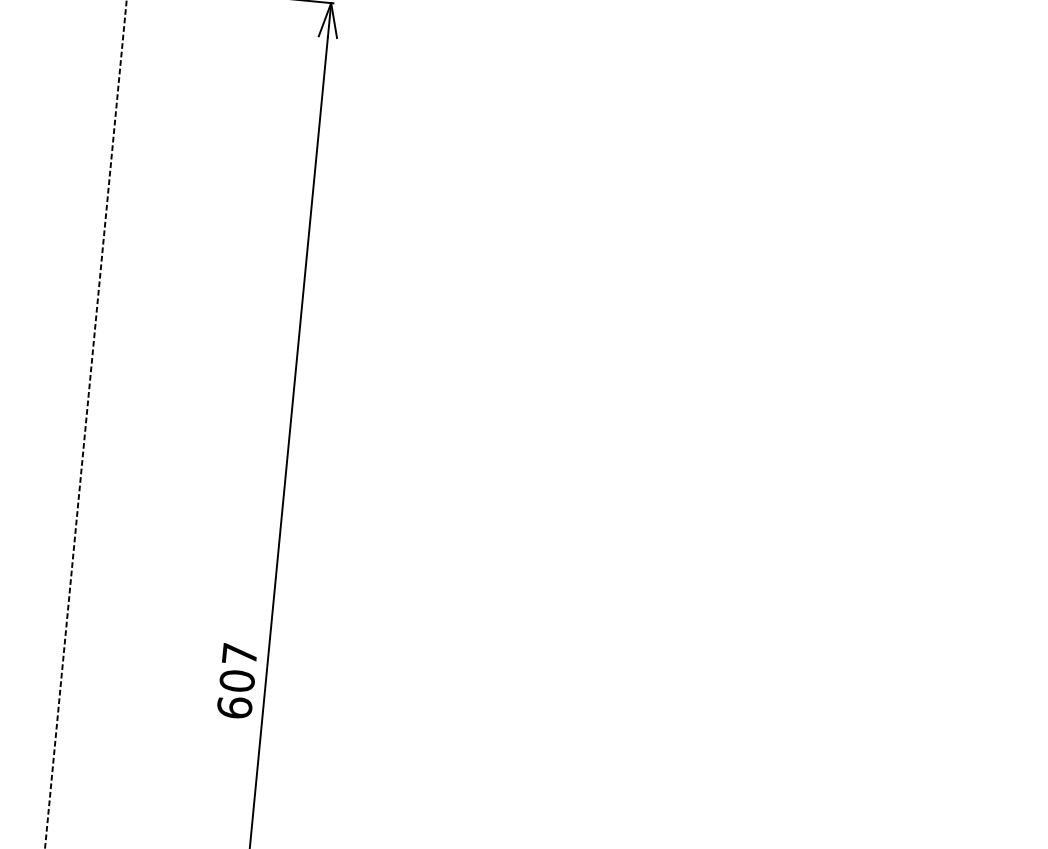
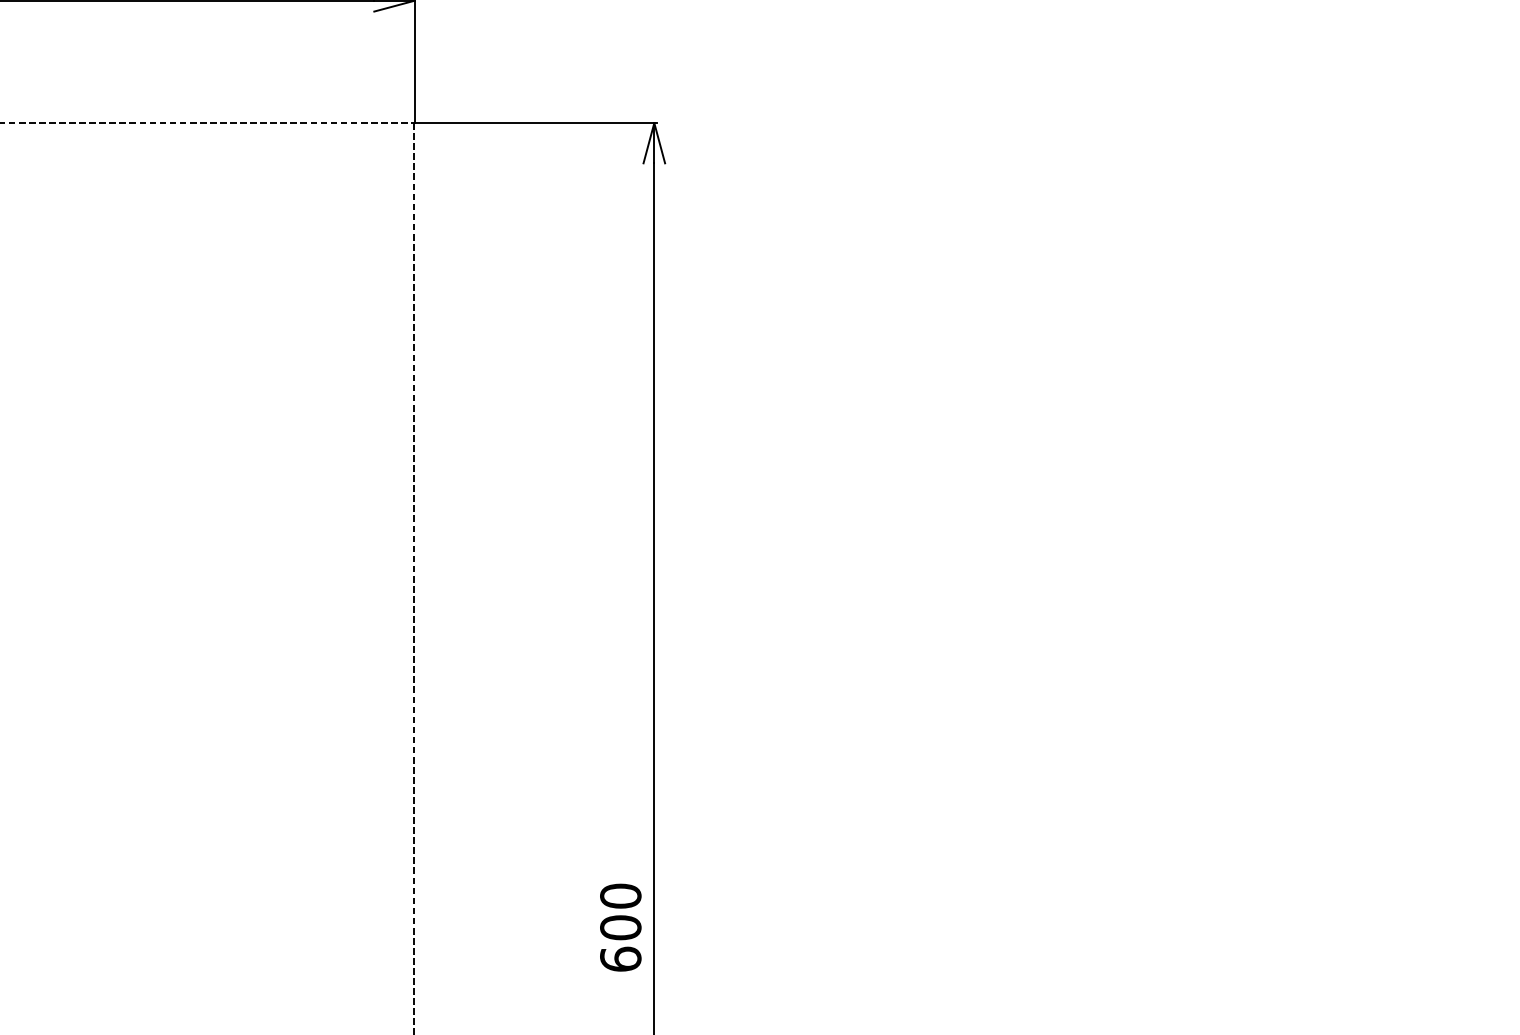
text: (239, 653) -> (620, 895), 607 -> 600

